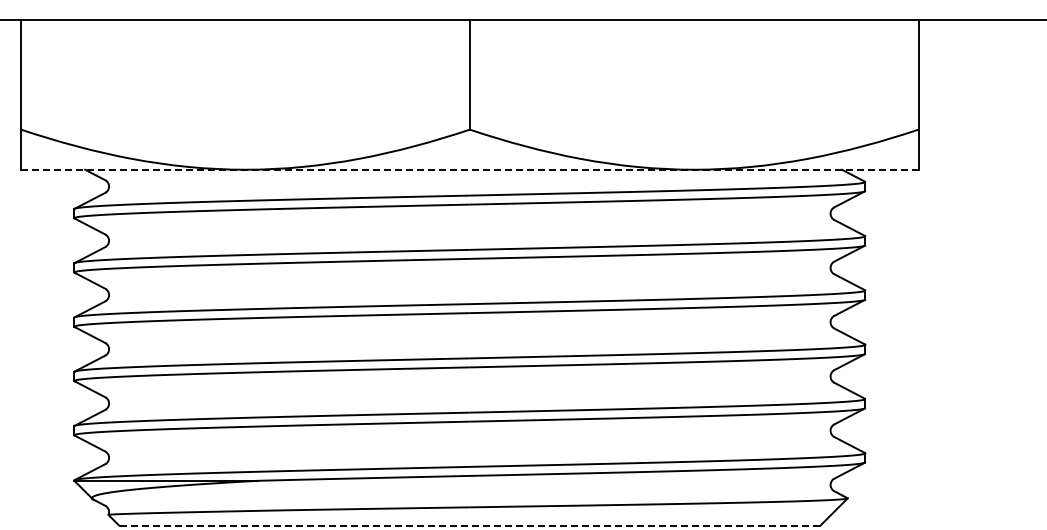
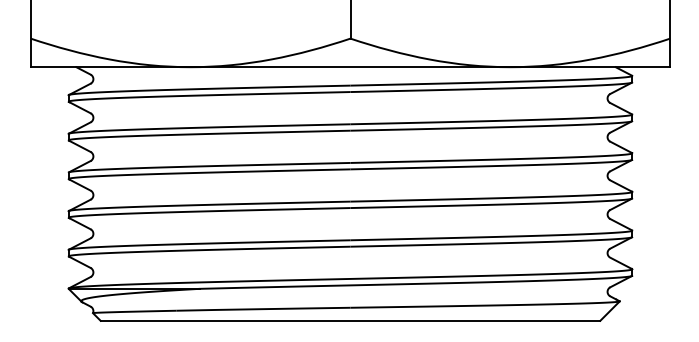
line: (469, 169) -> (350, 67), dashed -> solid
line: (469, 525) -> (350, 320), dashed -> solid

